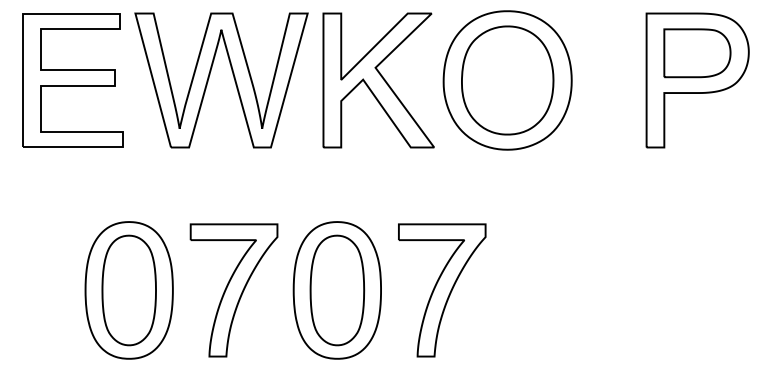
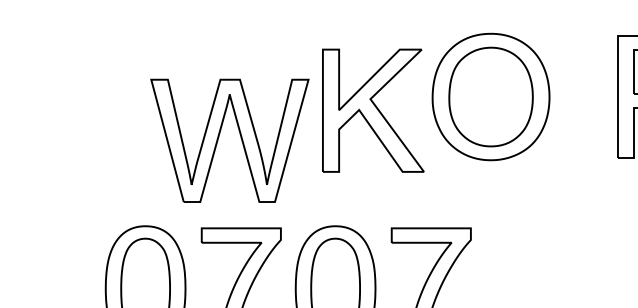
part: (210, 75) -> (219, 136), moved
part: (72, 80) -> (93, 97), removed
part: (378, 80) -> (373, 110), moved

